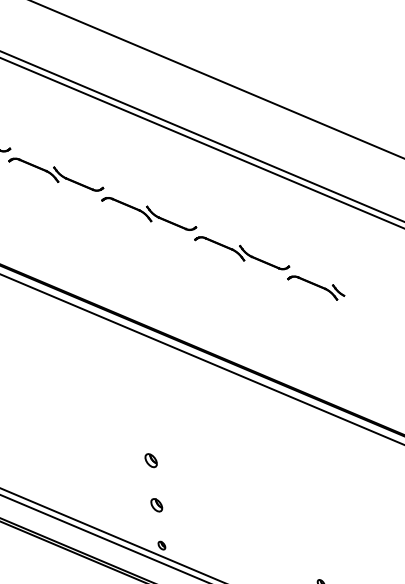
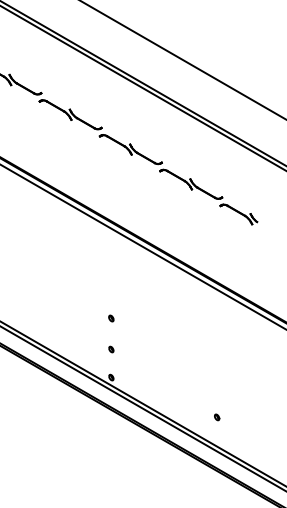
part: (151, 460) -> (111, 318), size x0.62
part: (157, 505) -> (111, 349), size x0.62

